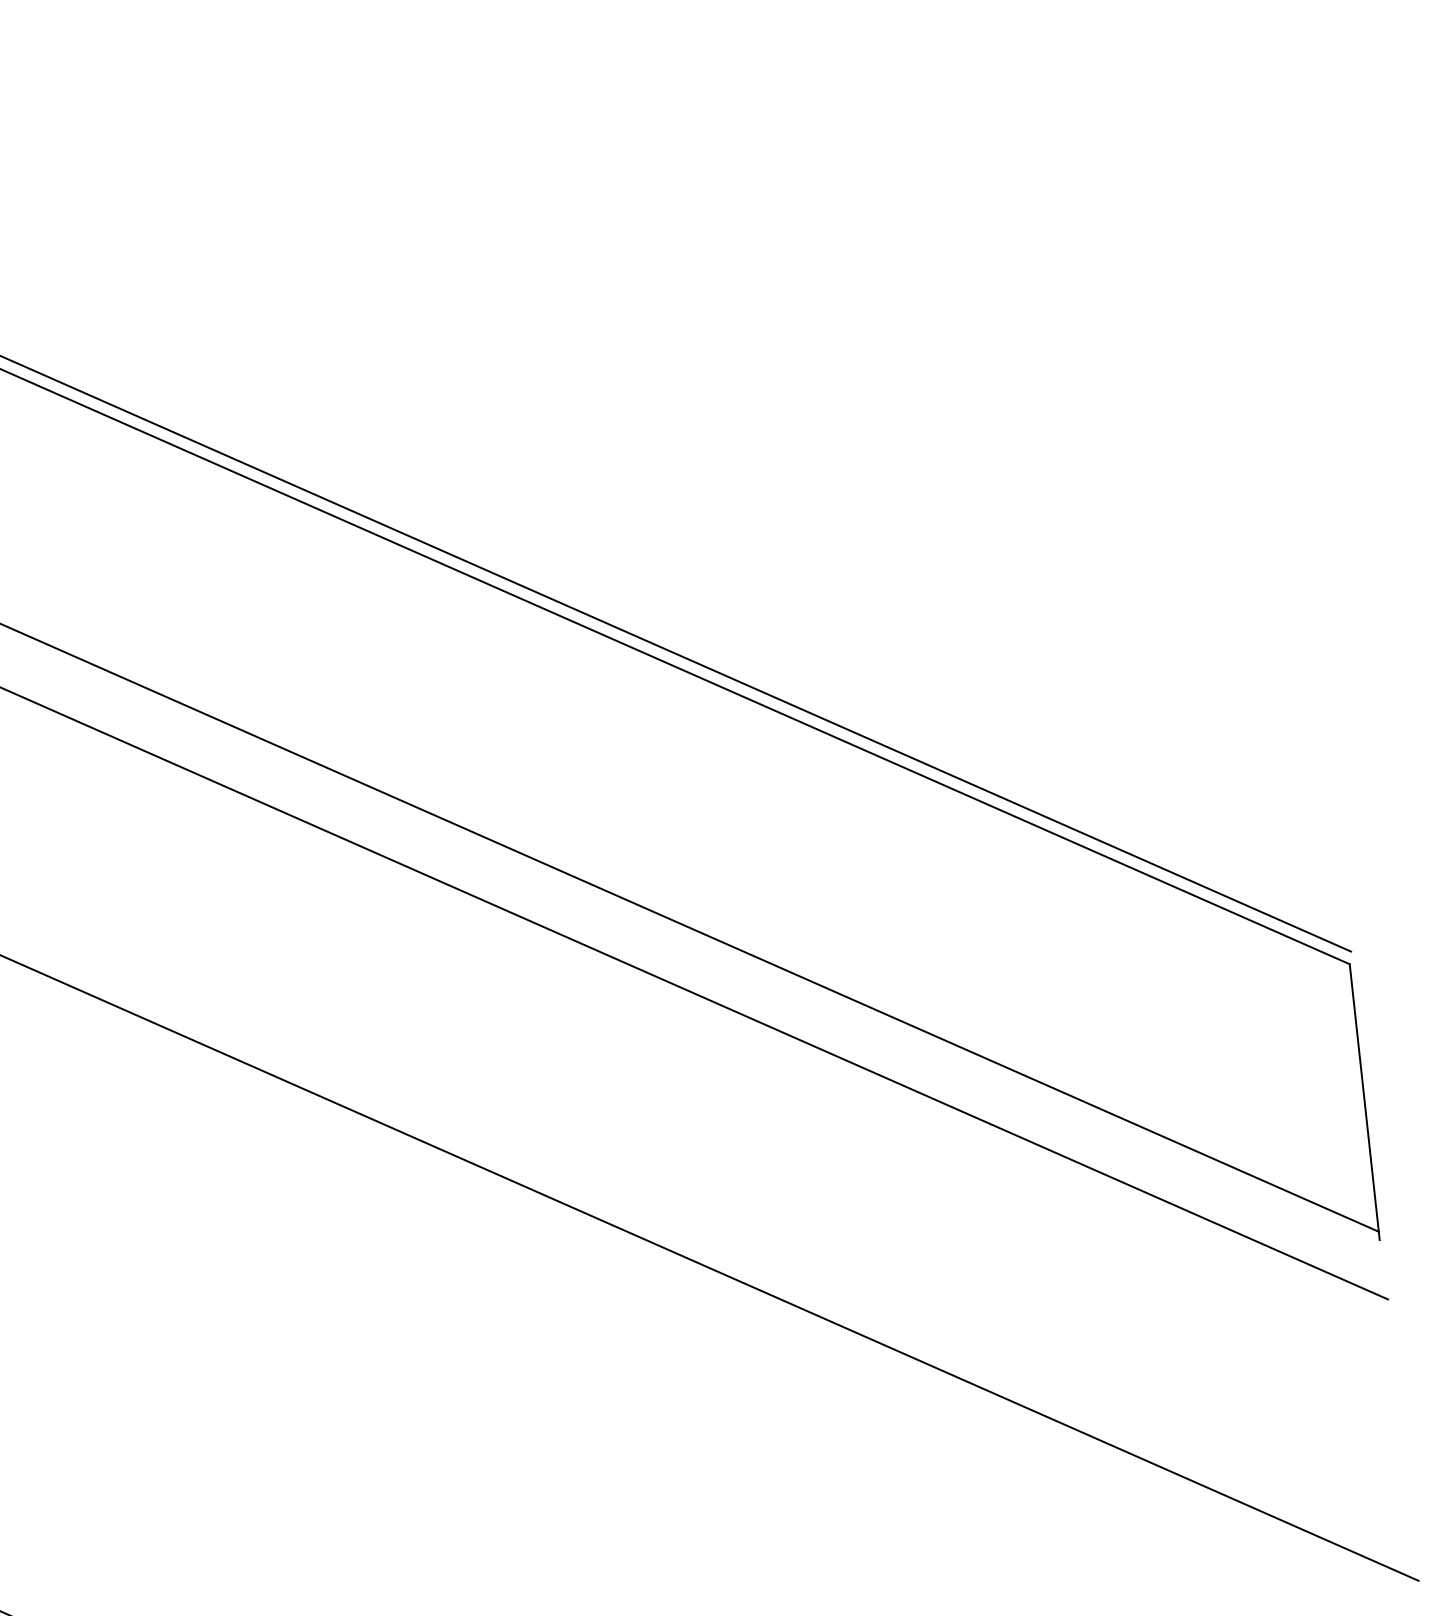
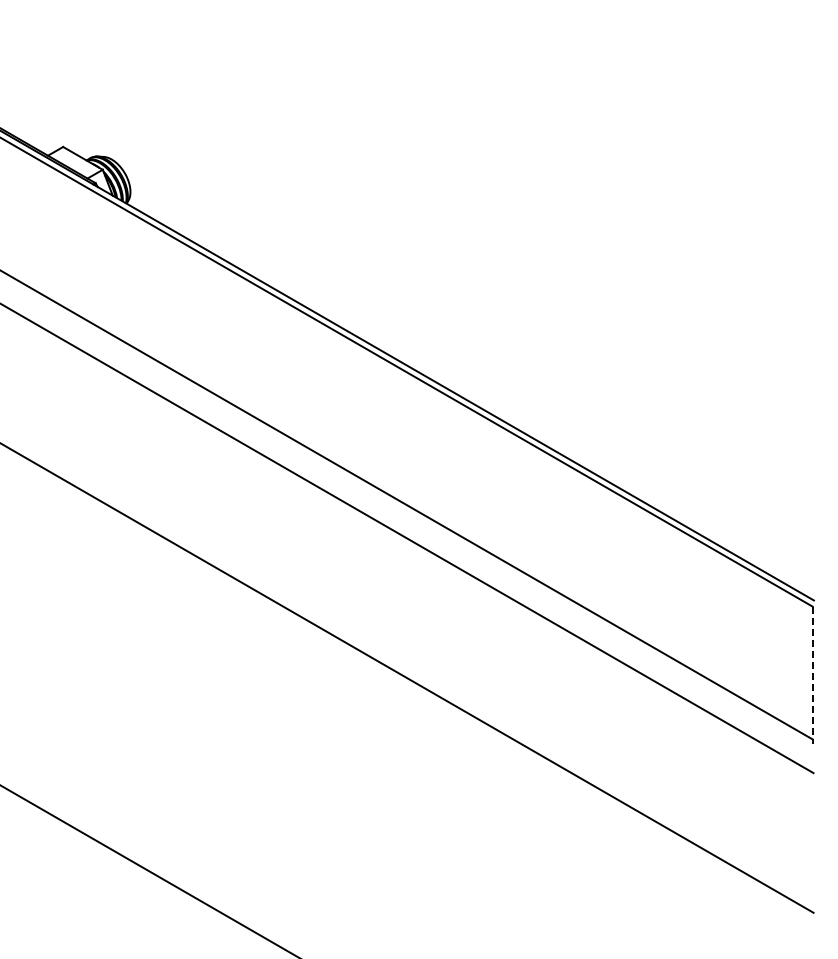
line: (1364, 1103) -> (812, 675), solid -> dashed

